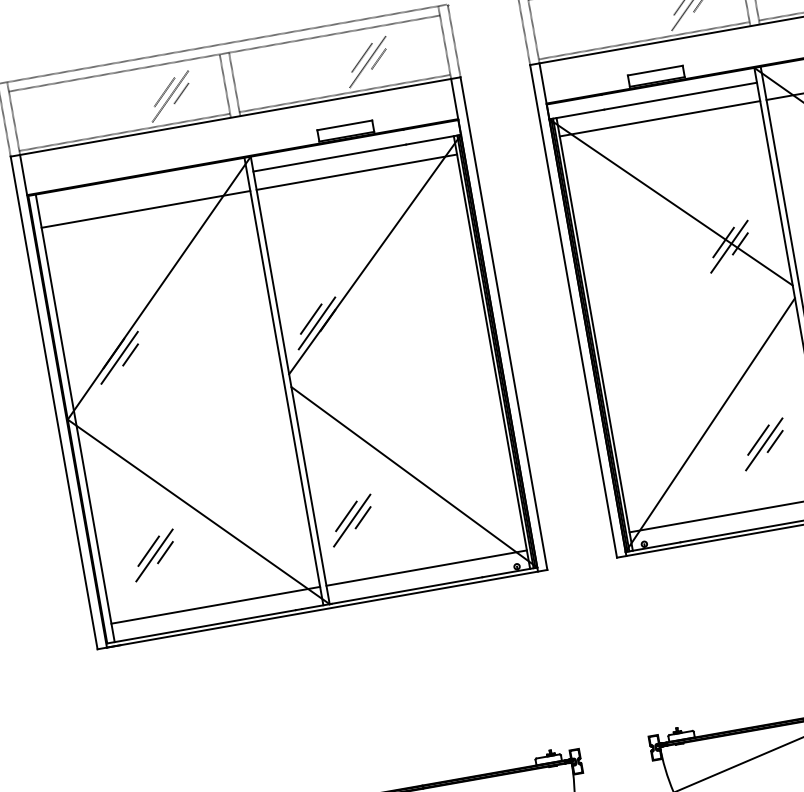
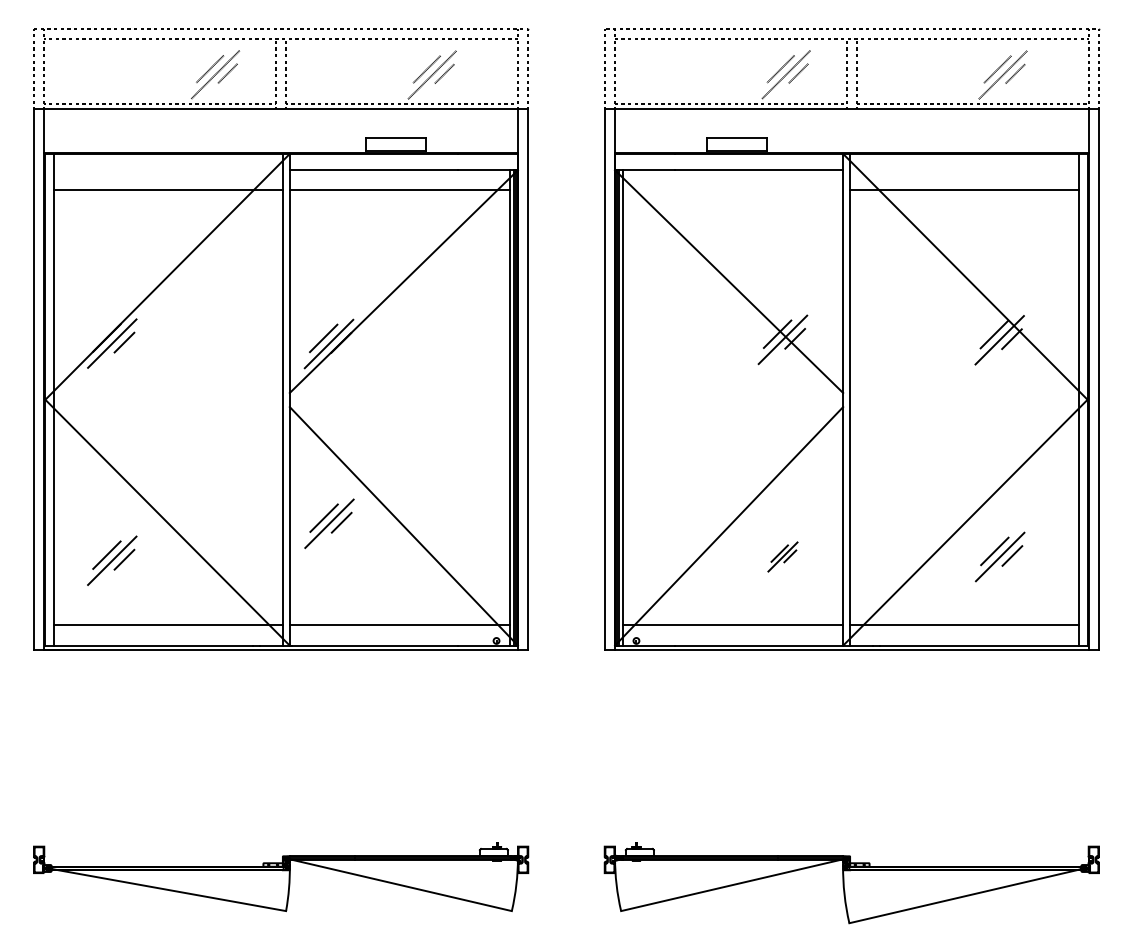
line: (659, 118) -> (732, 190), removed
part: (763, 444) -> (782, 556), size x0.6
part: (352, 520) -> (329, 523), moved

